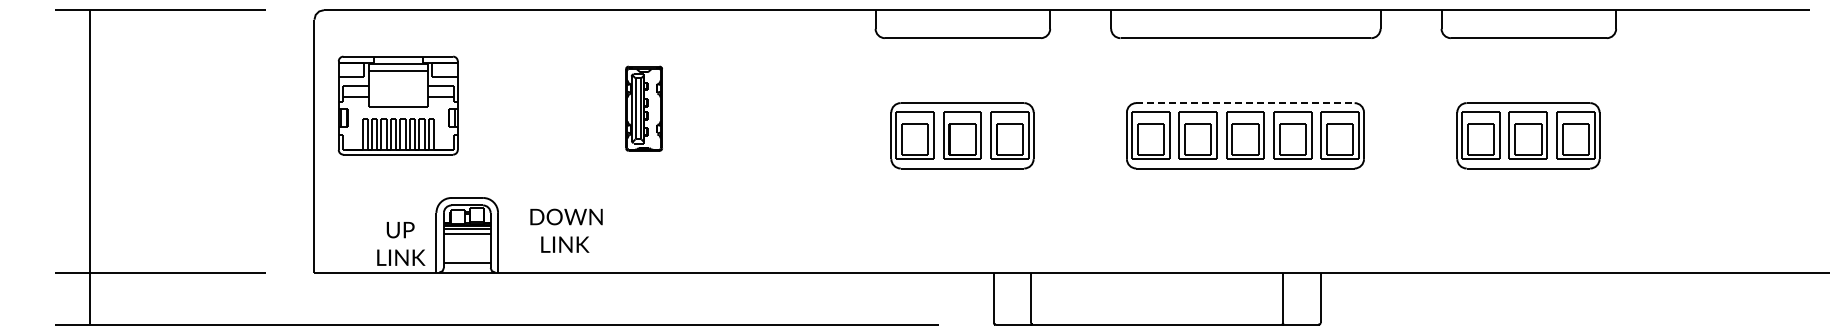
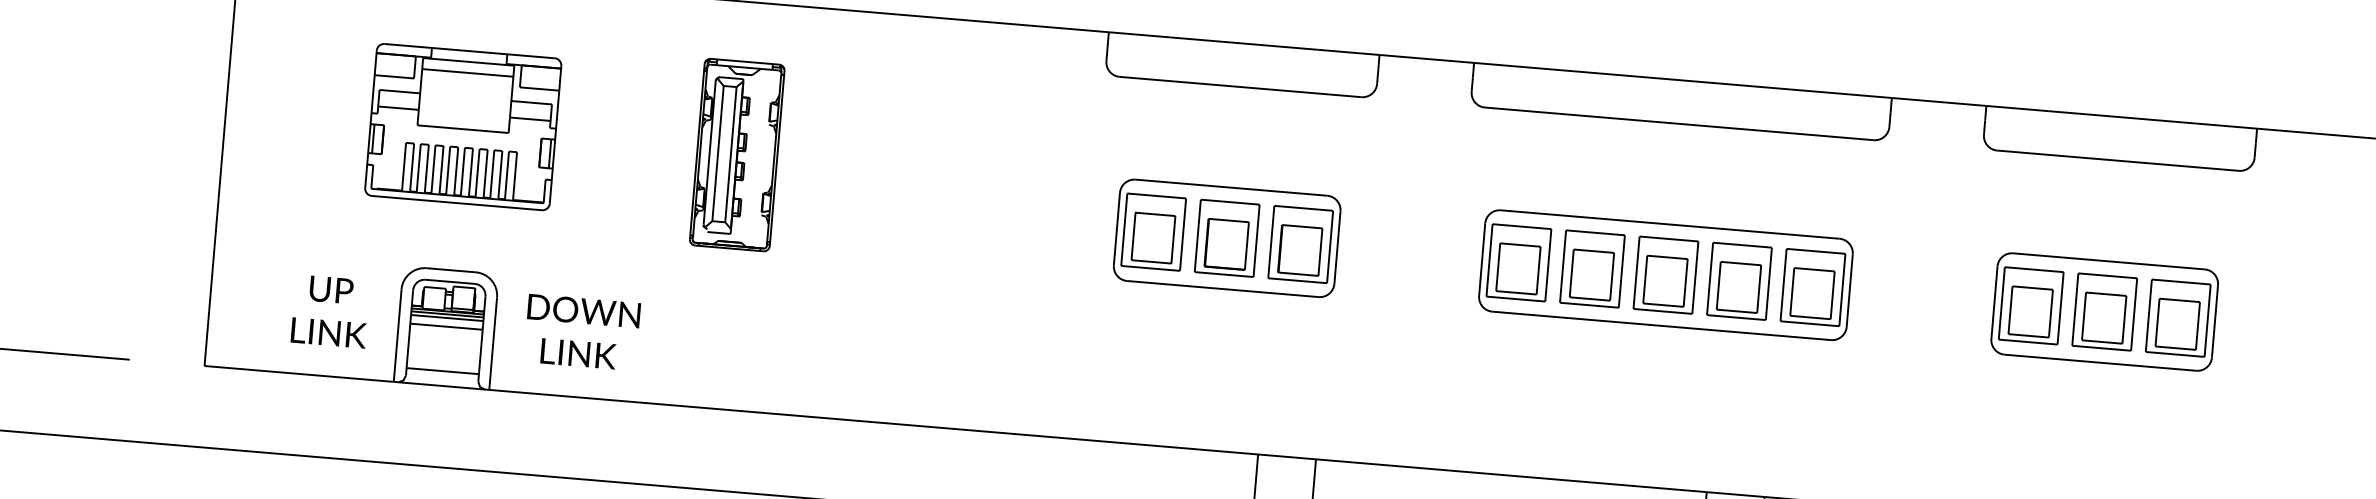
line: (1245, 103) -> (1670, 225), dashed -> solid
part: (397, 105) -> (462, 126), moved
part: (643, 108) -> (736, 154), size x1.43
text: (566, 230) -> (582, 332), moved
text: (401, 243) -> (331, 310), moved

